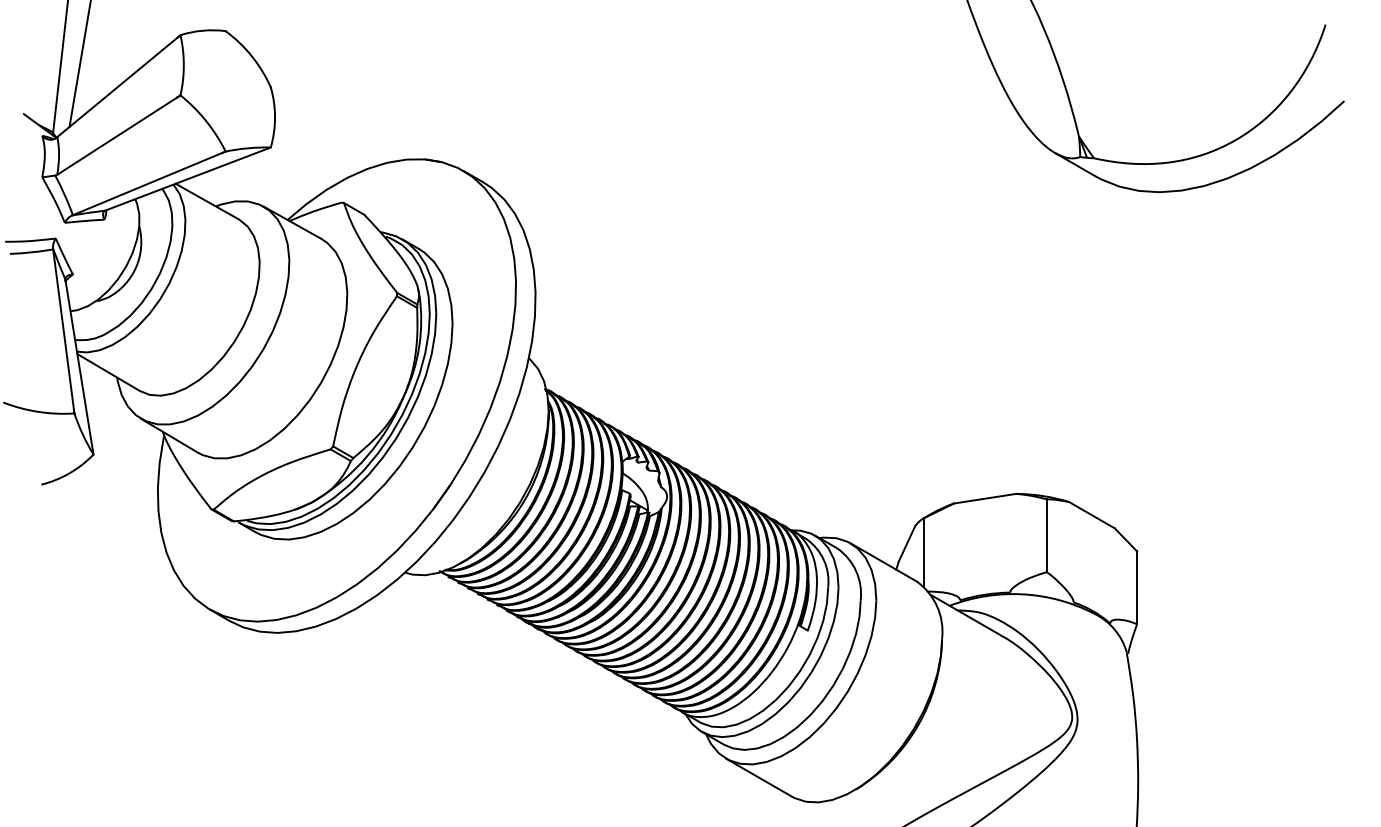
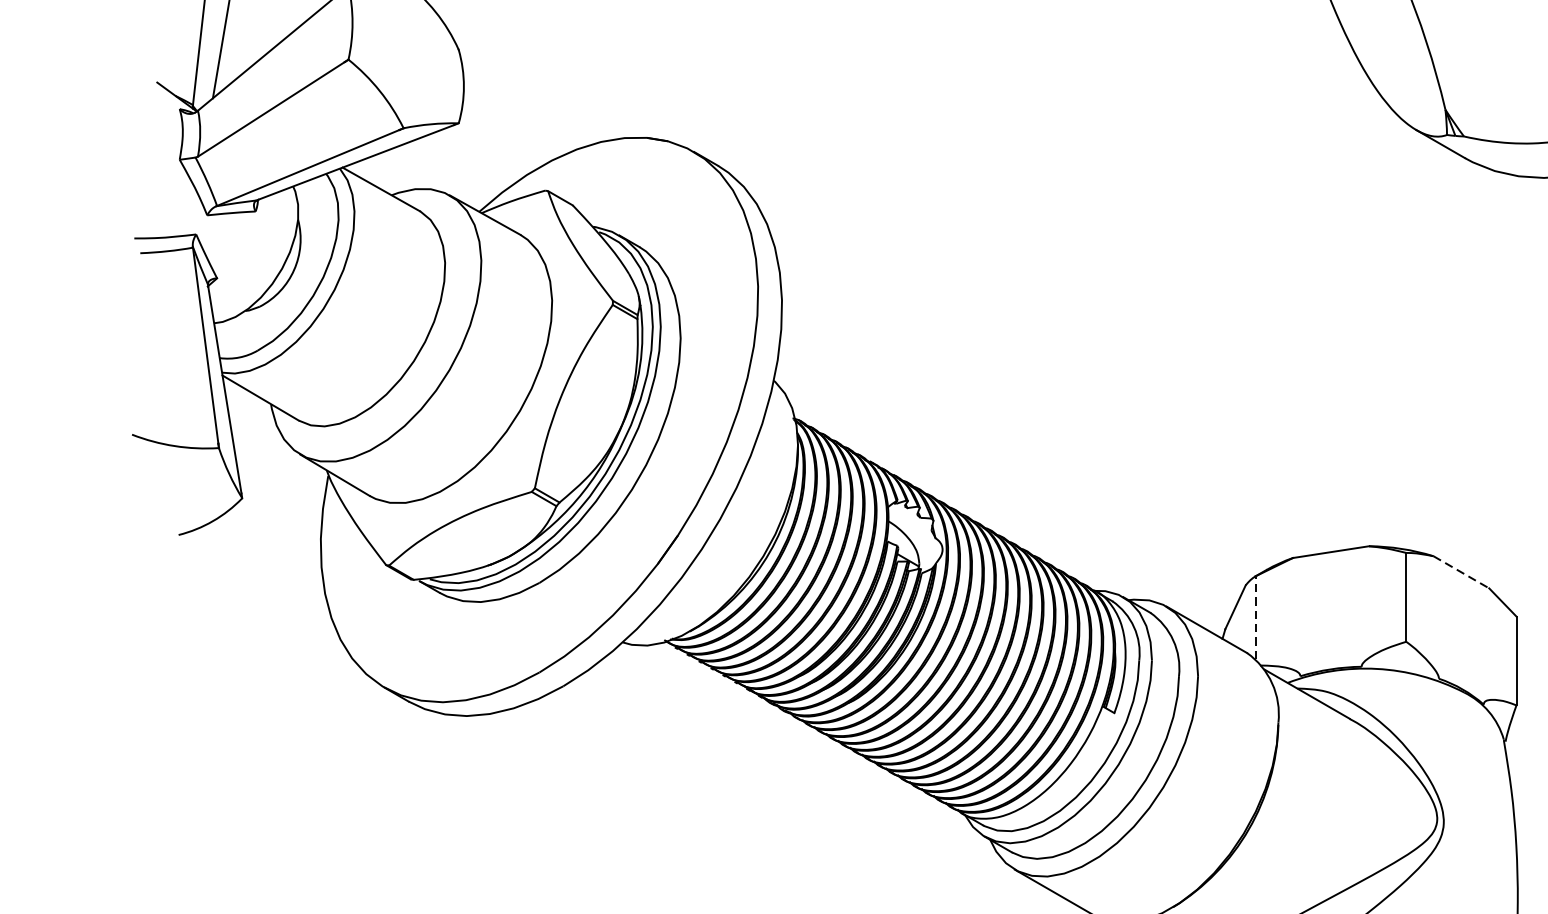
line: (1092, 515) -> (1462, 572), solid -> dashed
line: (923, 551) -> (1255, 616), solid -> dashed

